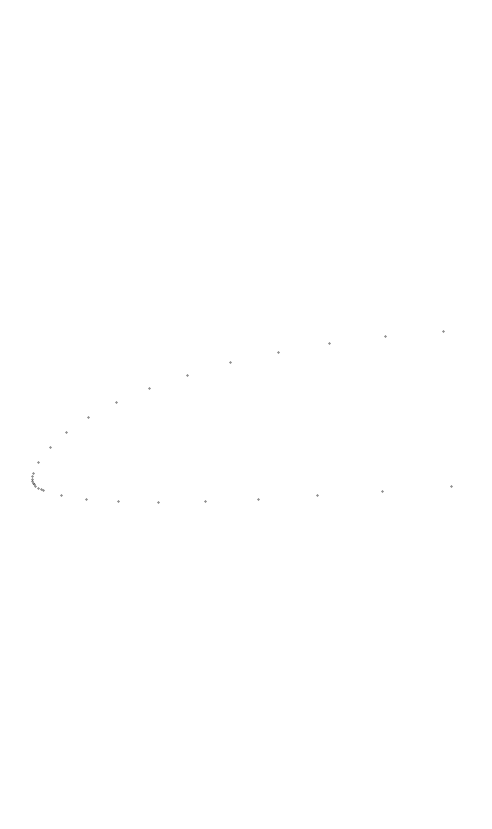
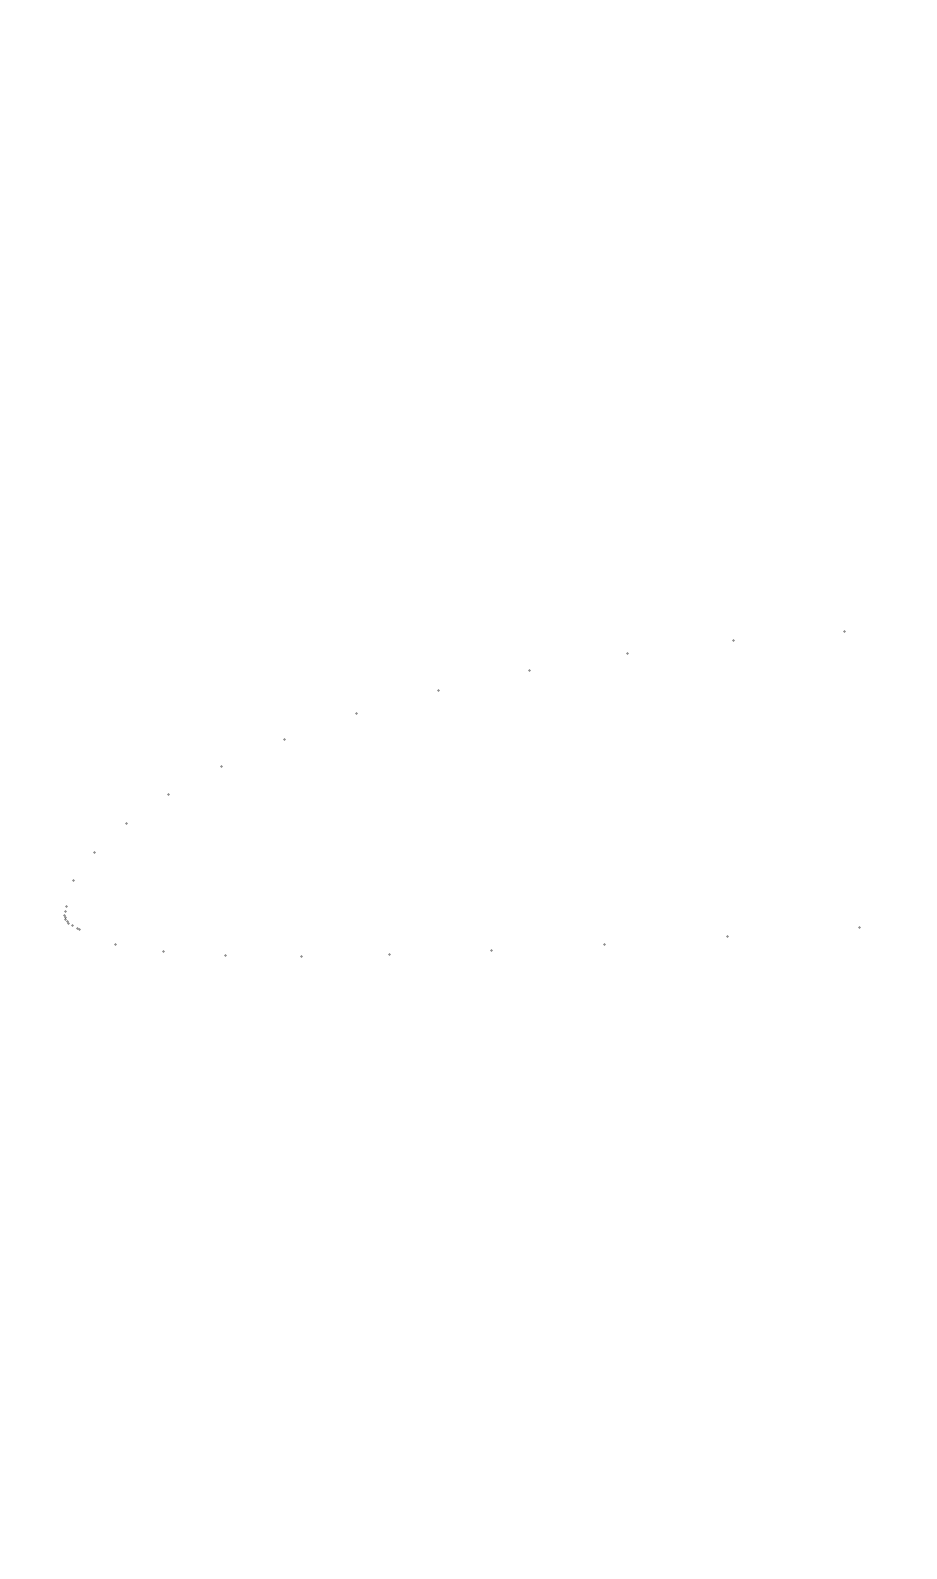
part: (37, 481) -> (71, 917), size x0.7

